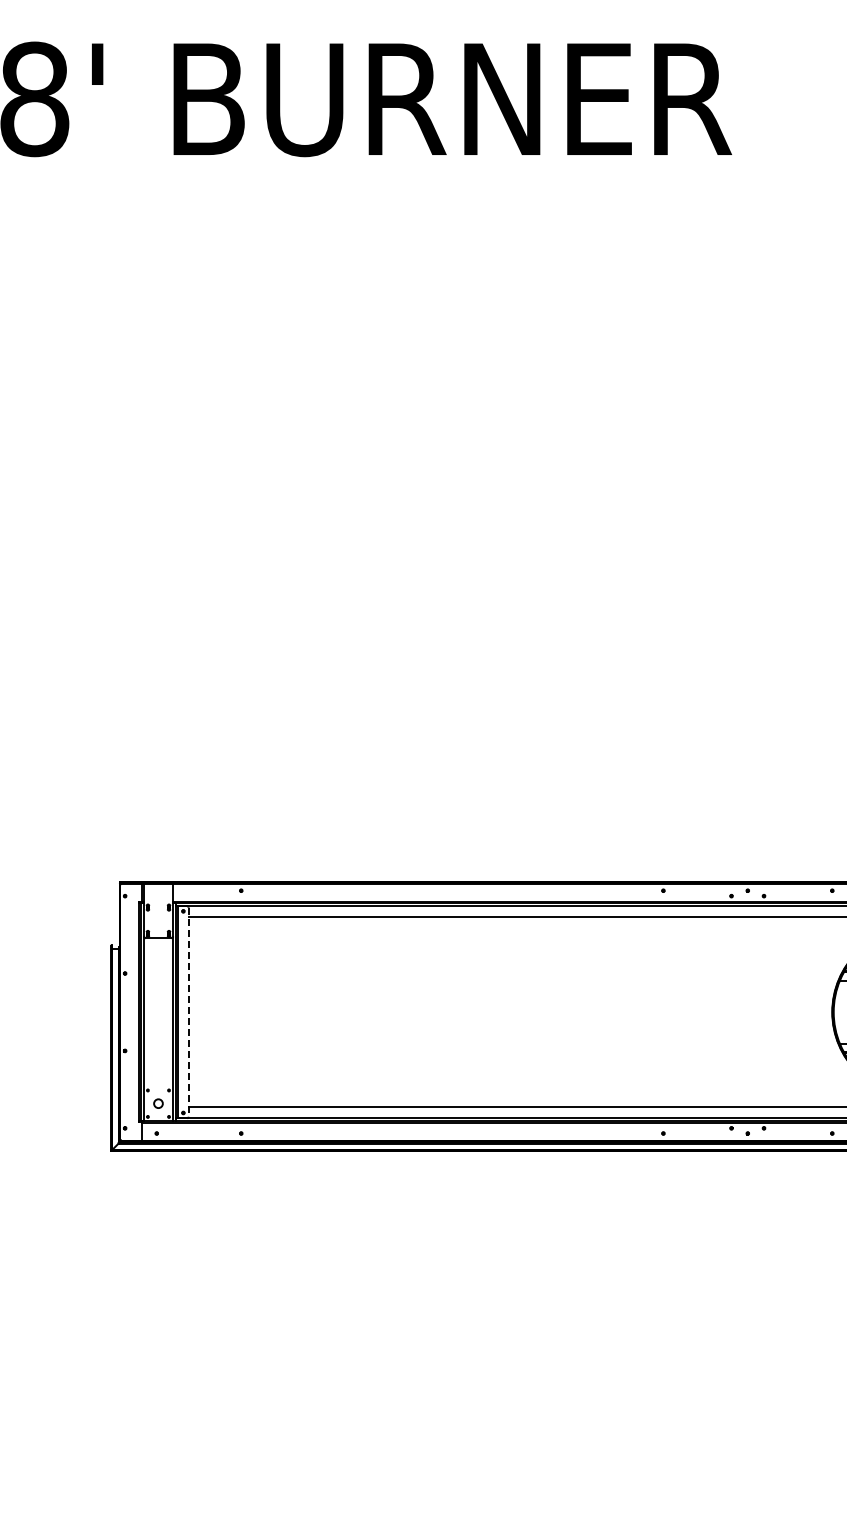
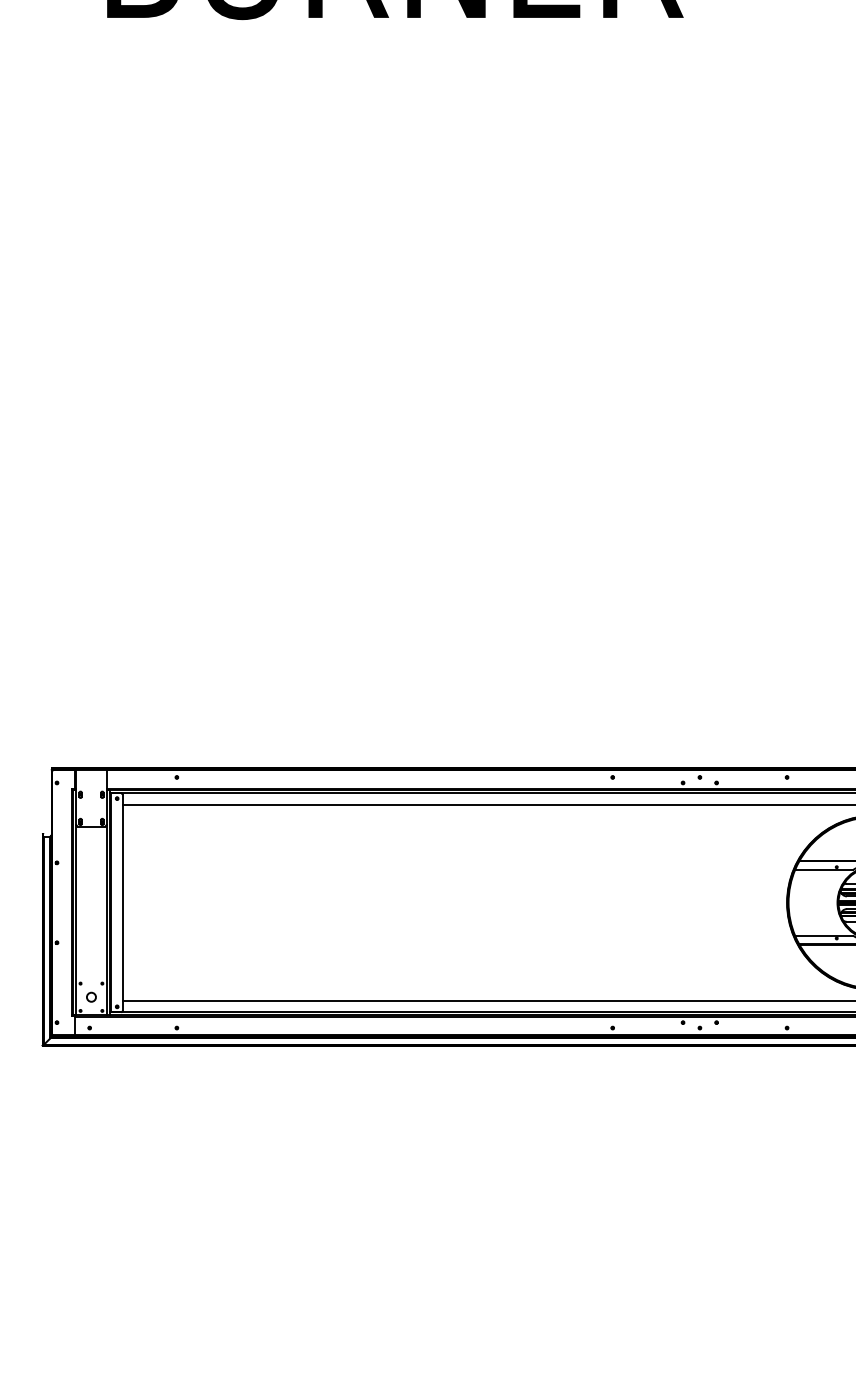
line: (188, 1012) -> (122, 903), dashed -> solid

